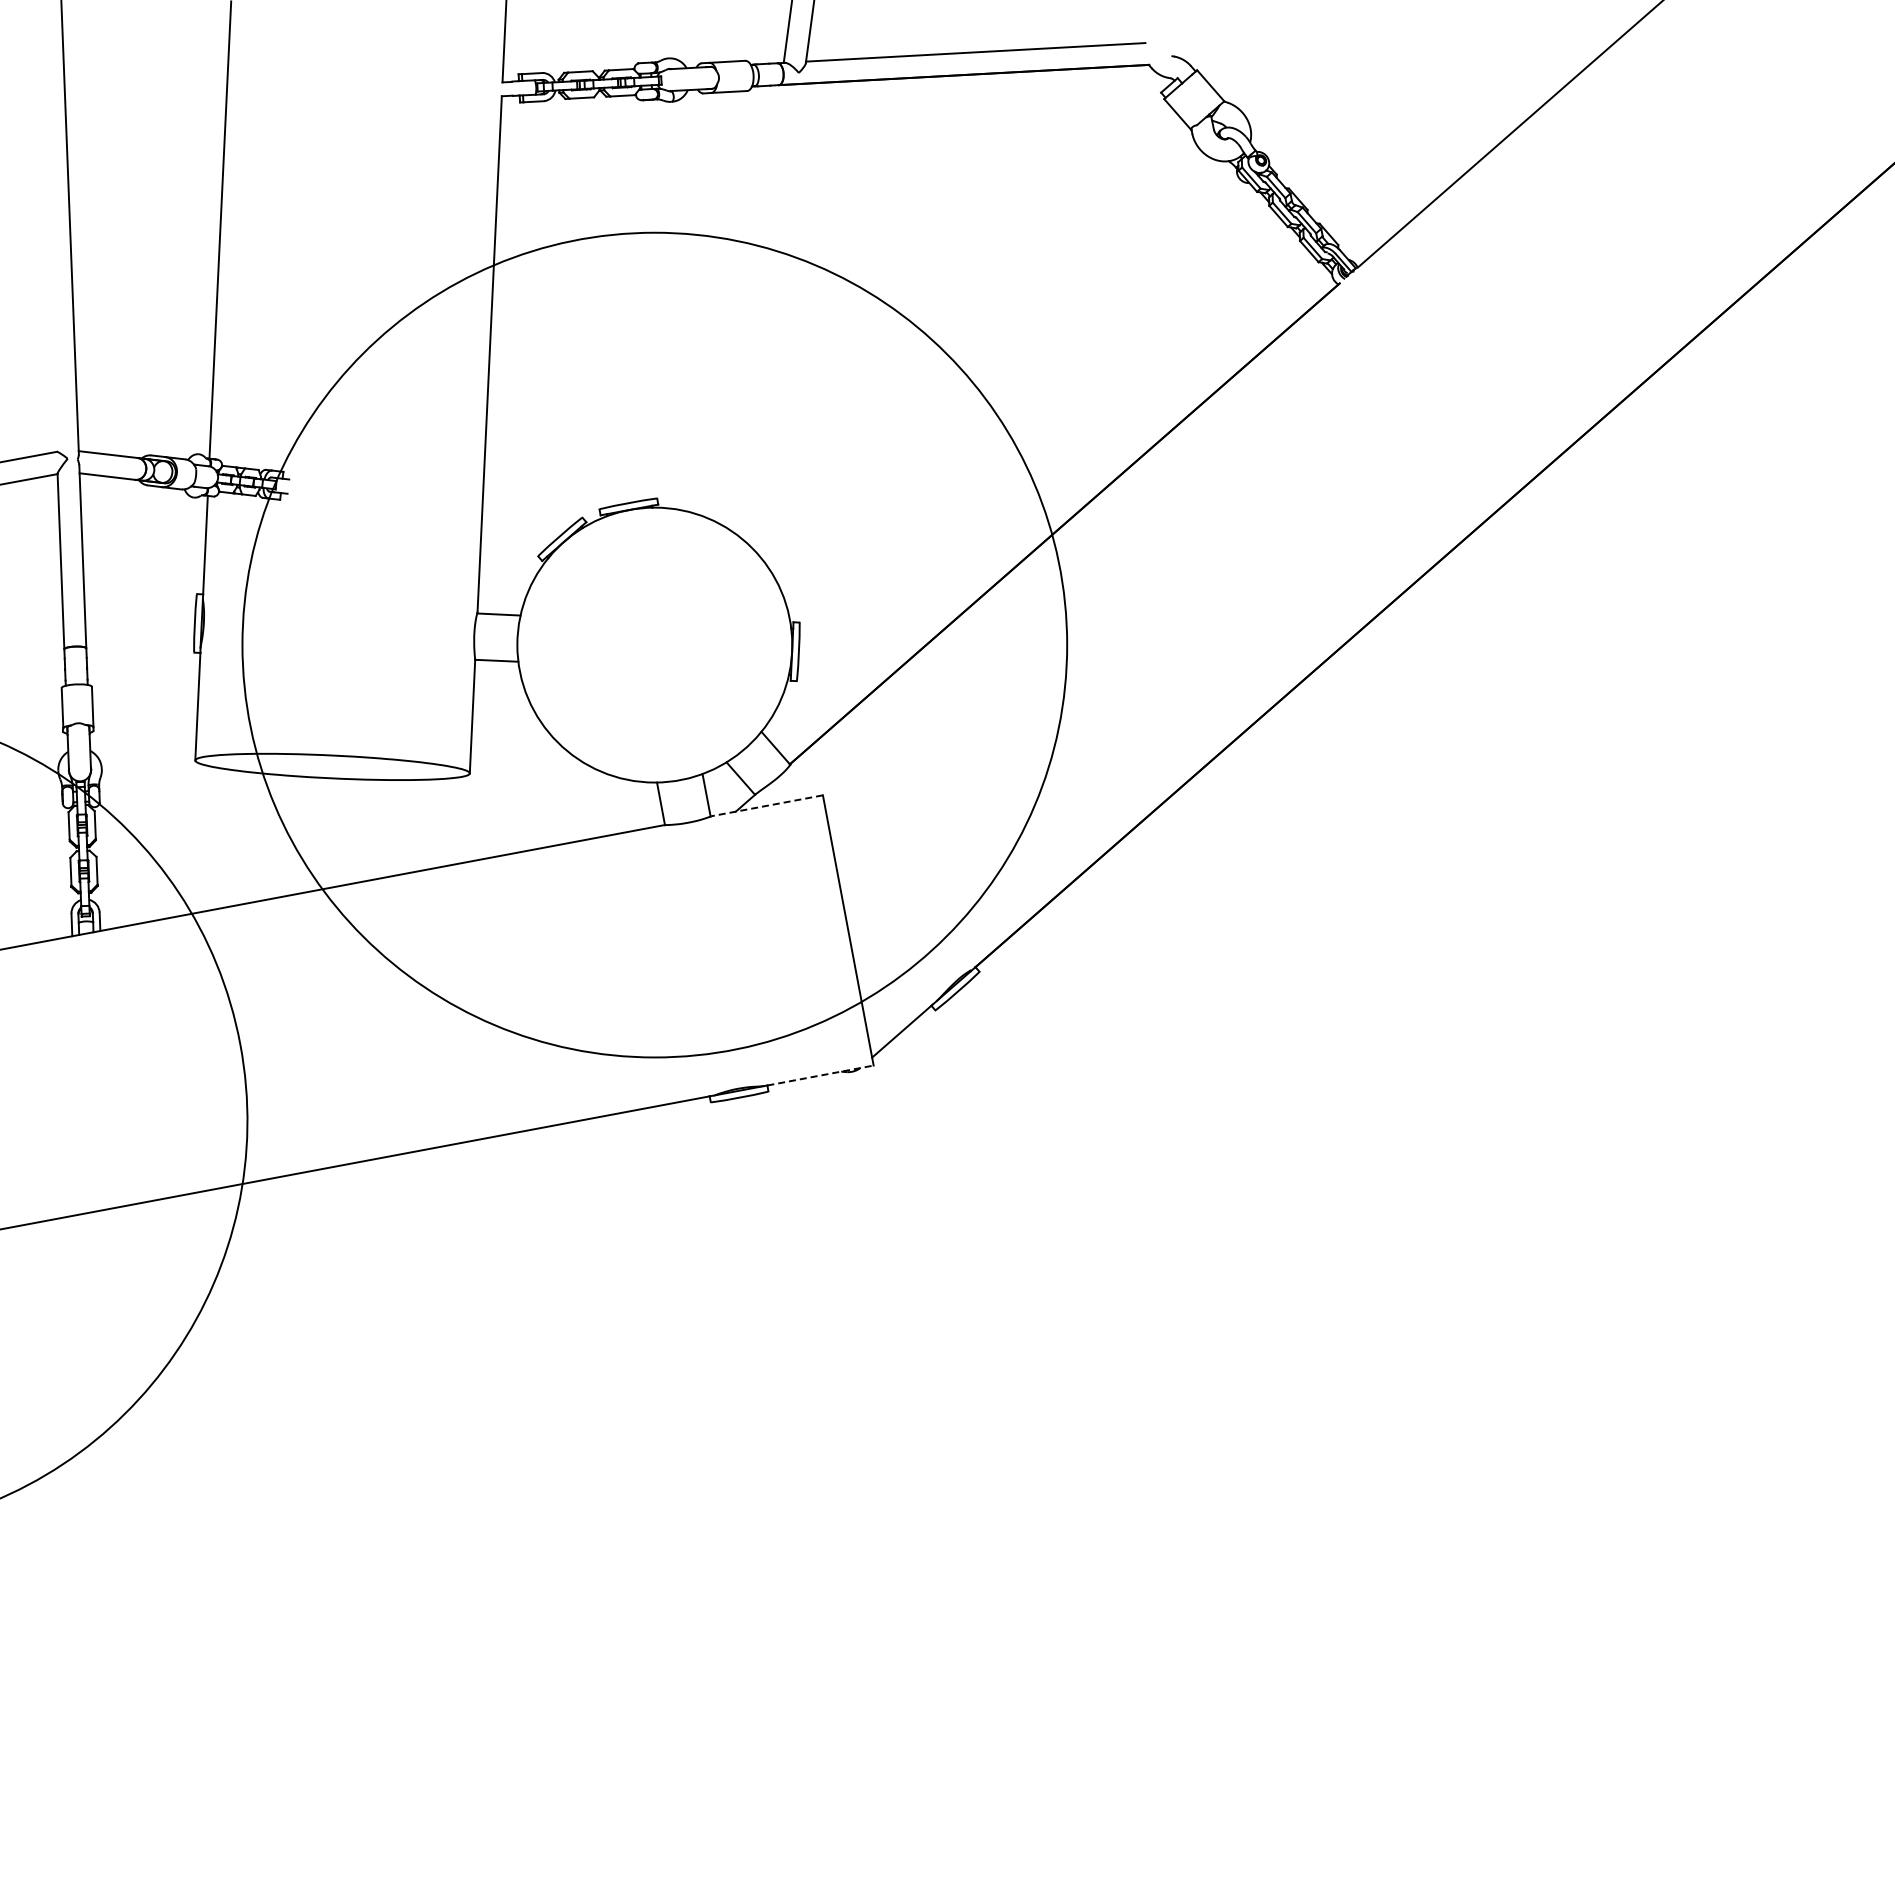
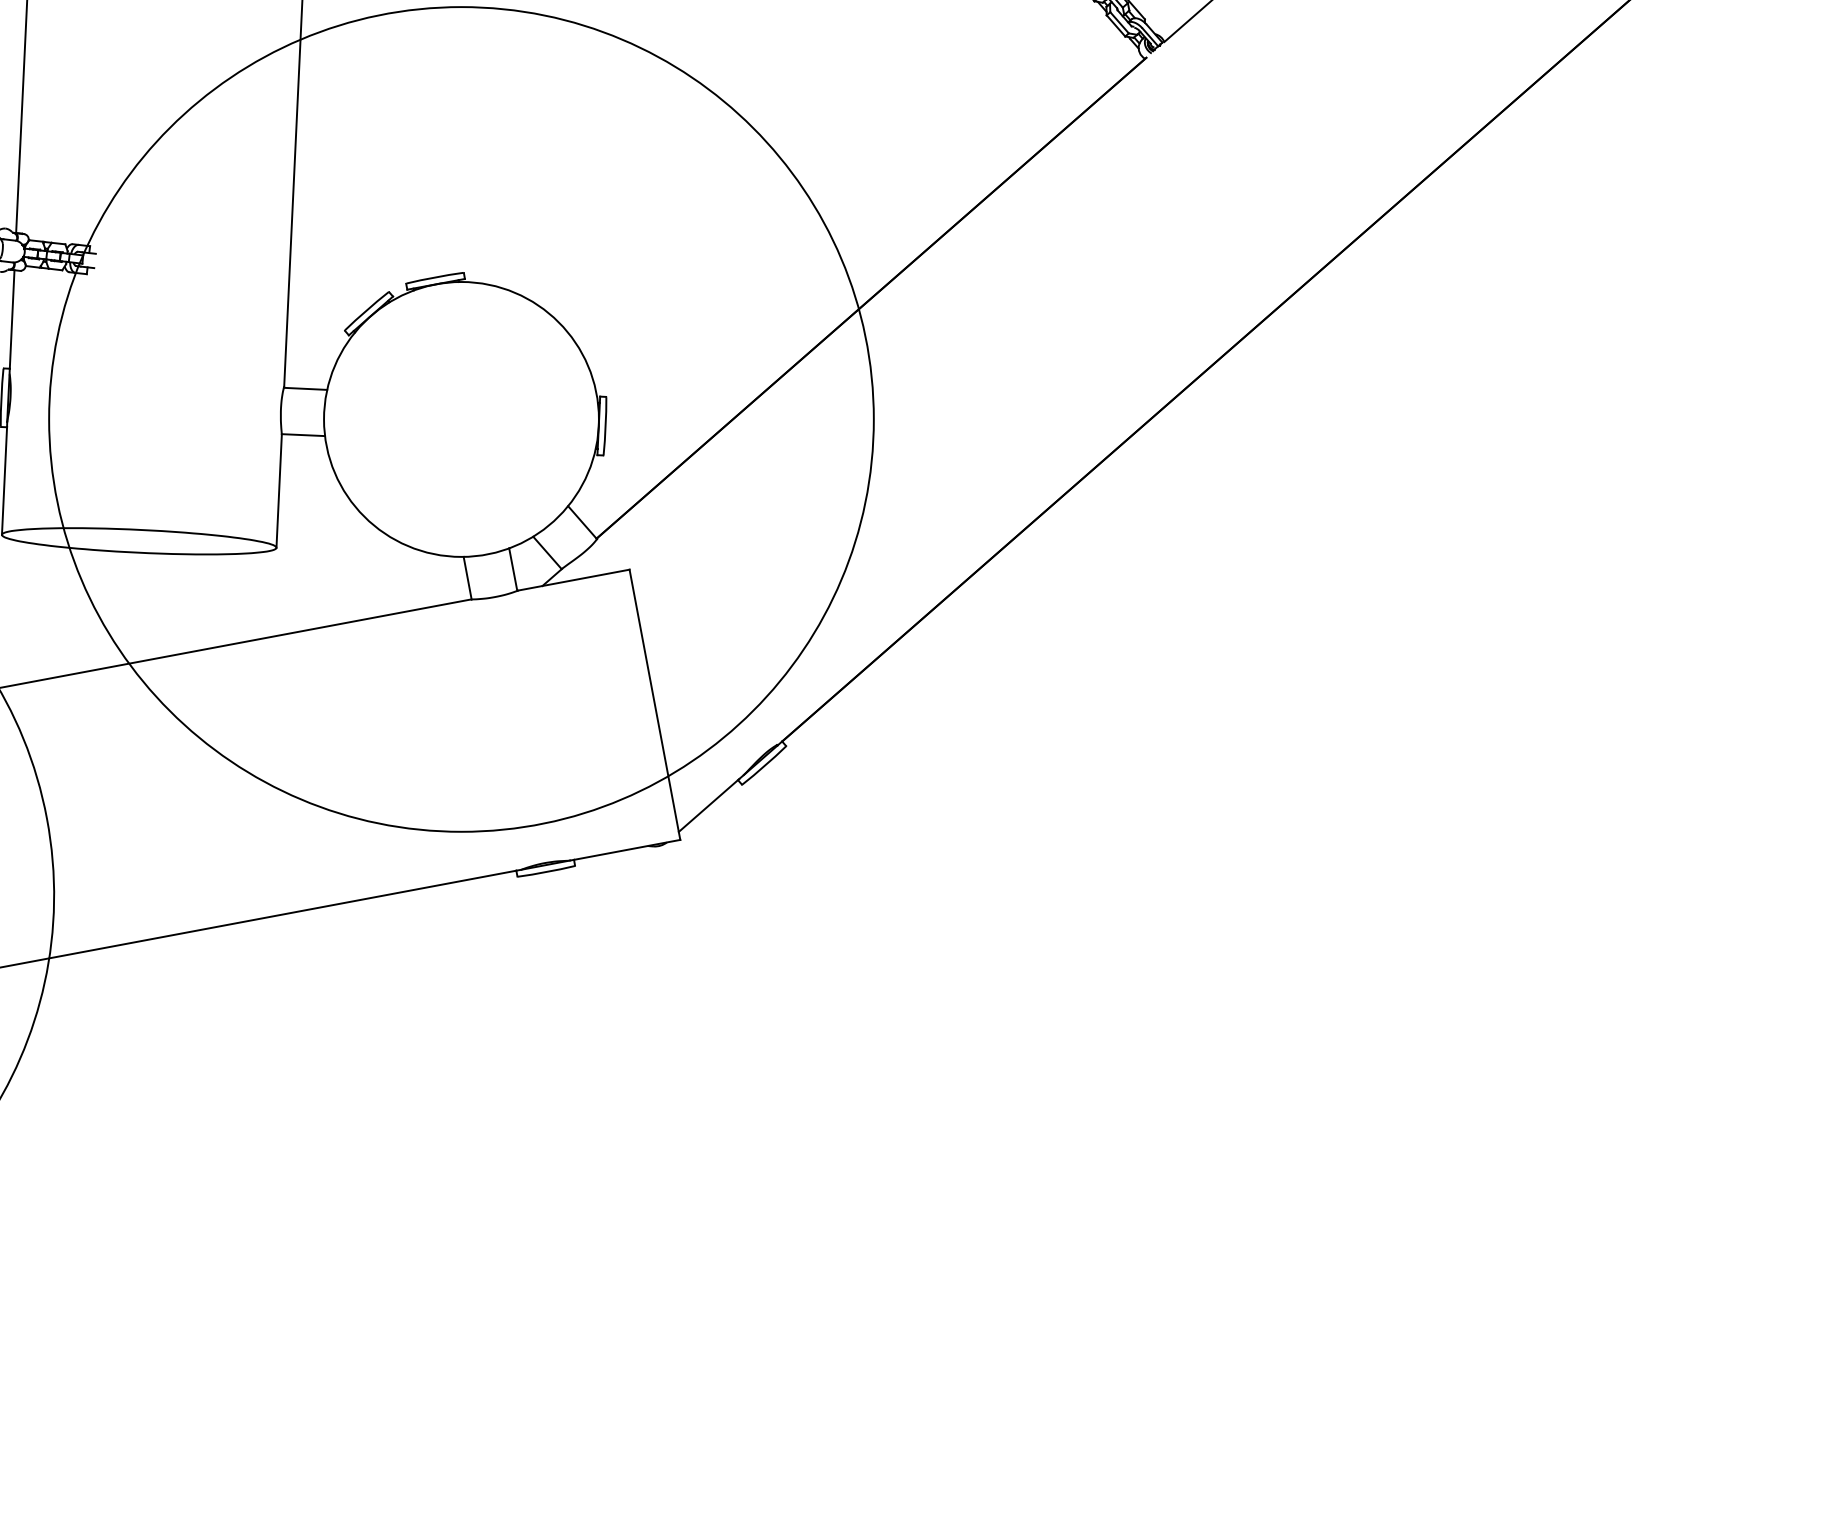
line: (767, 805) -> (574, 579), dashed -> solid
line: (821, 1075) -> (628, 849), dashed -> solid

